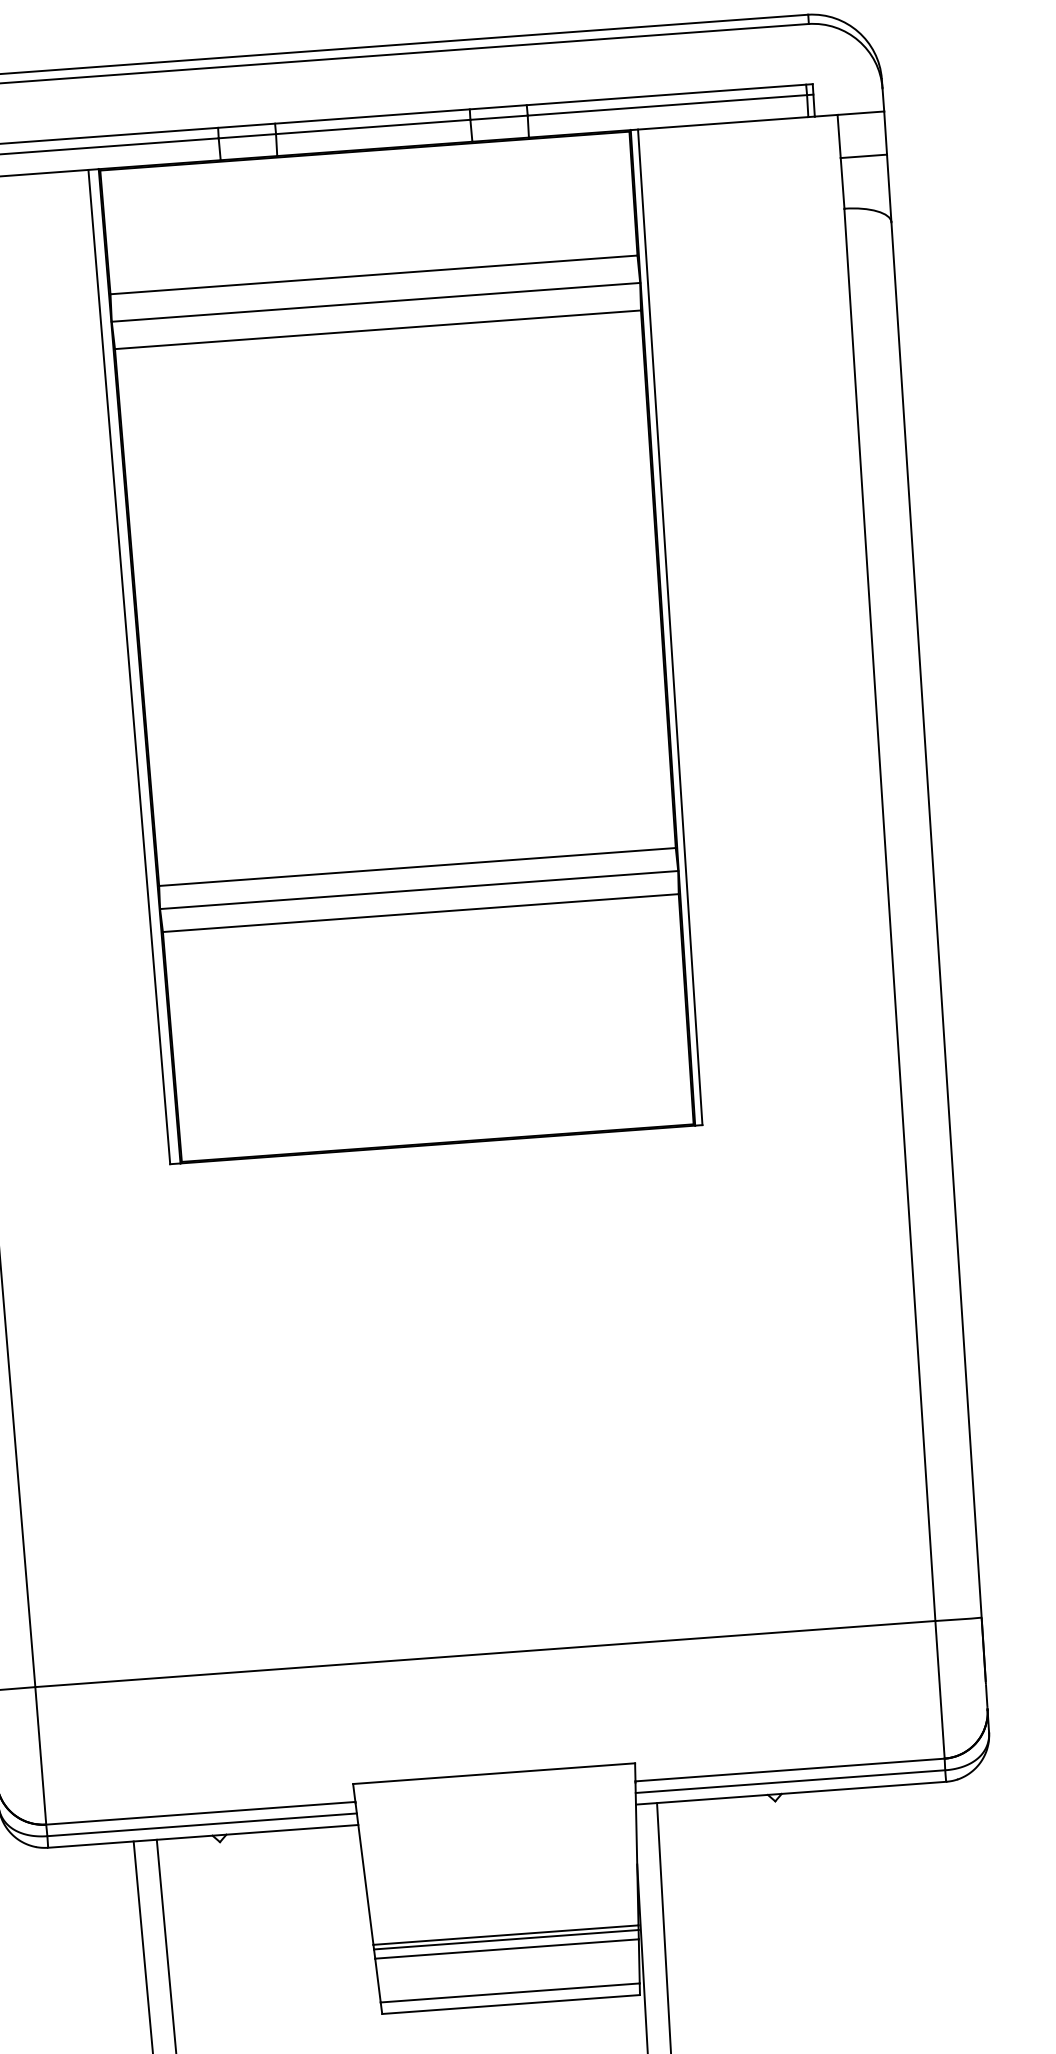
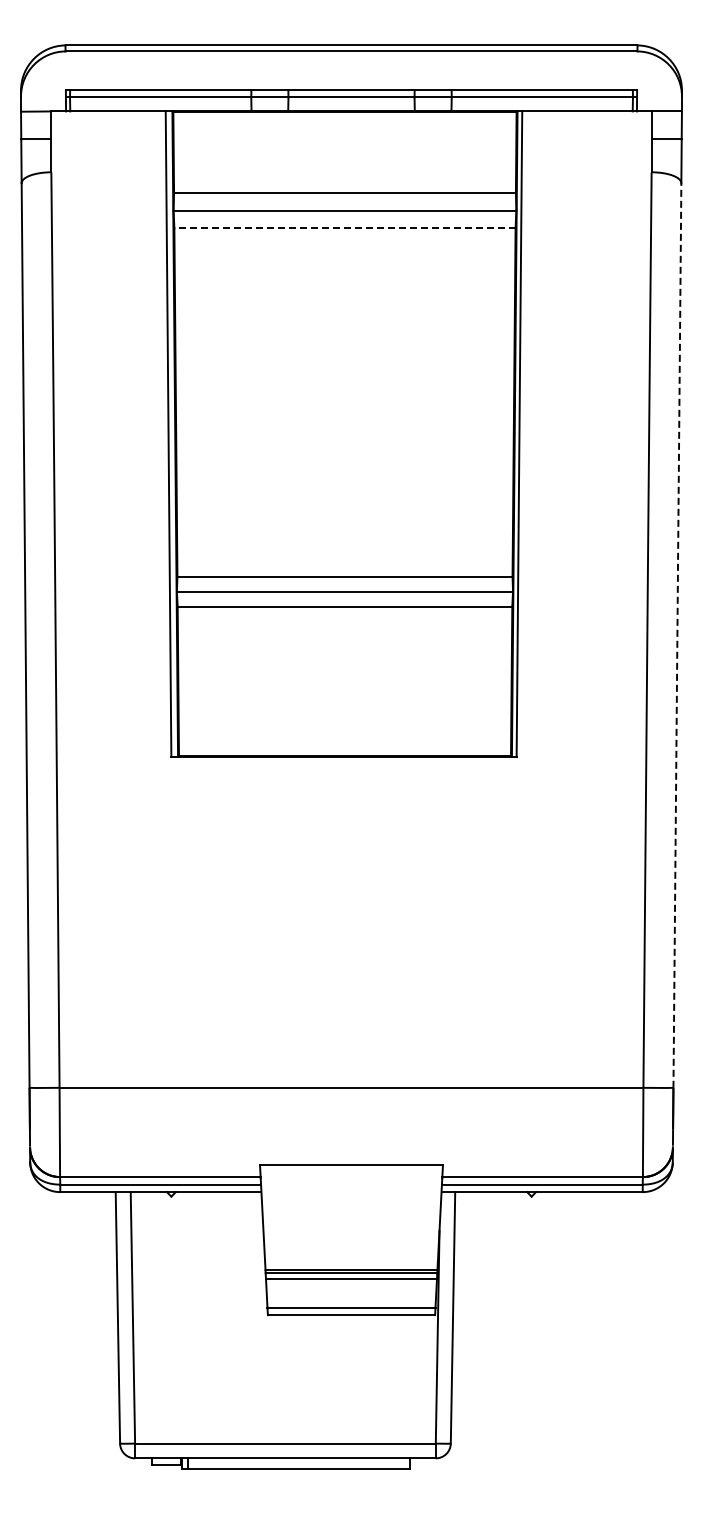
line: (377, 330) -> (344, 228), solid -> dashed
line: (936, 919) -> (677, 635), solid -> dashed

